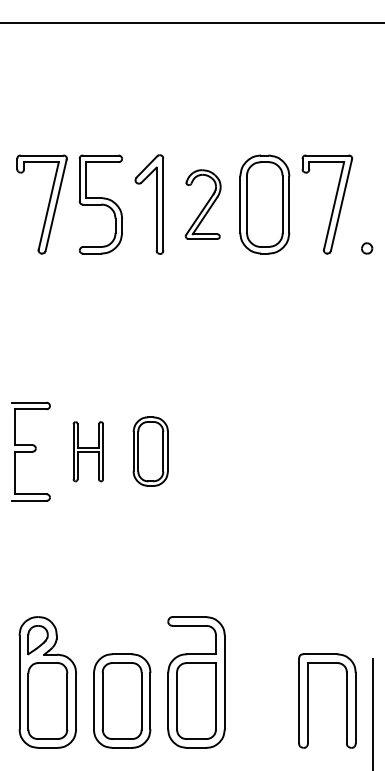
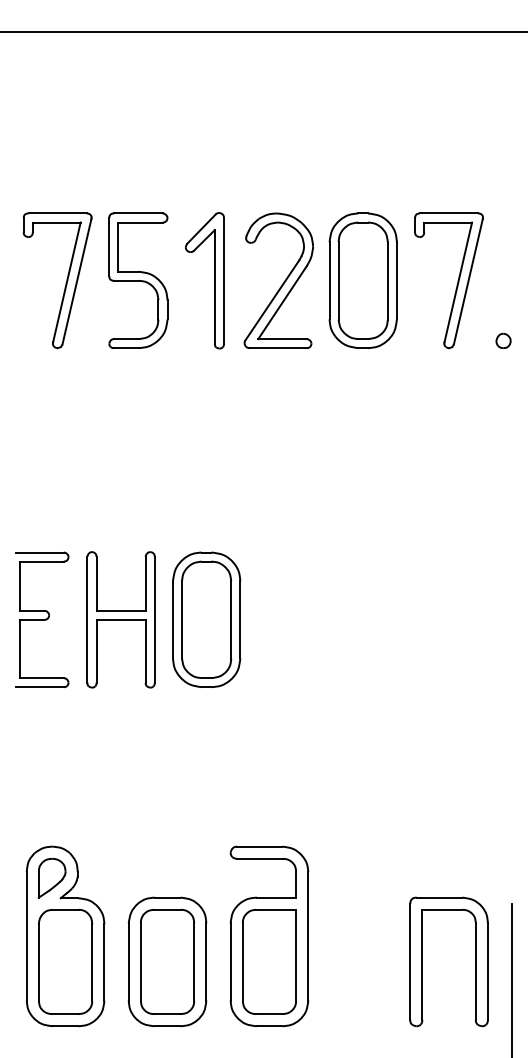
part: (203, 204) -> (278, 280), size x1.43
part: (87, 451) -> (120, 619), size x1.67
part: (150, 451) -> (206, 619), size x1.43

